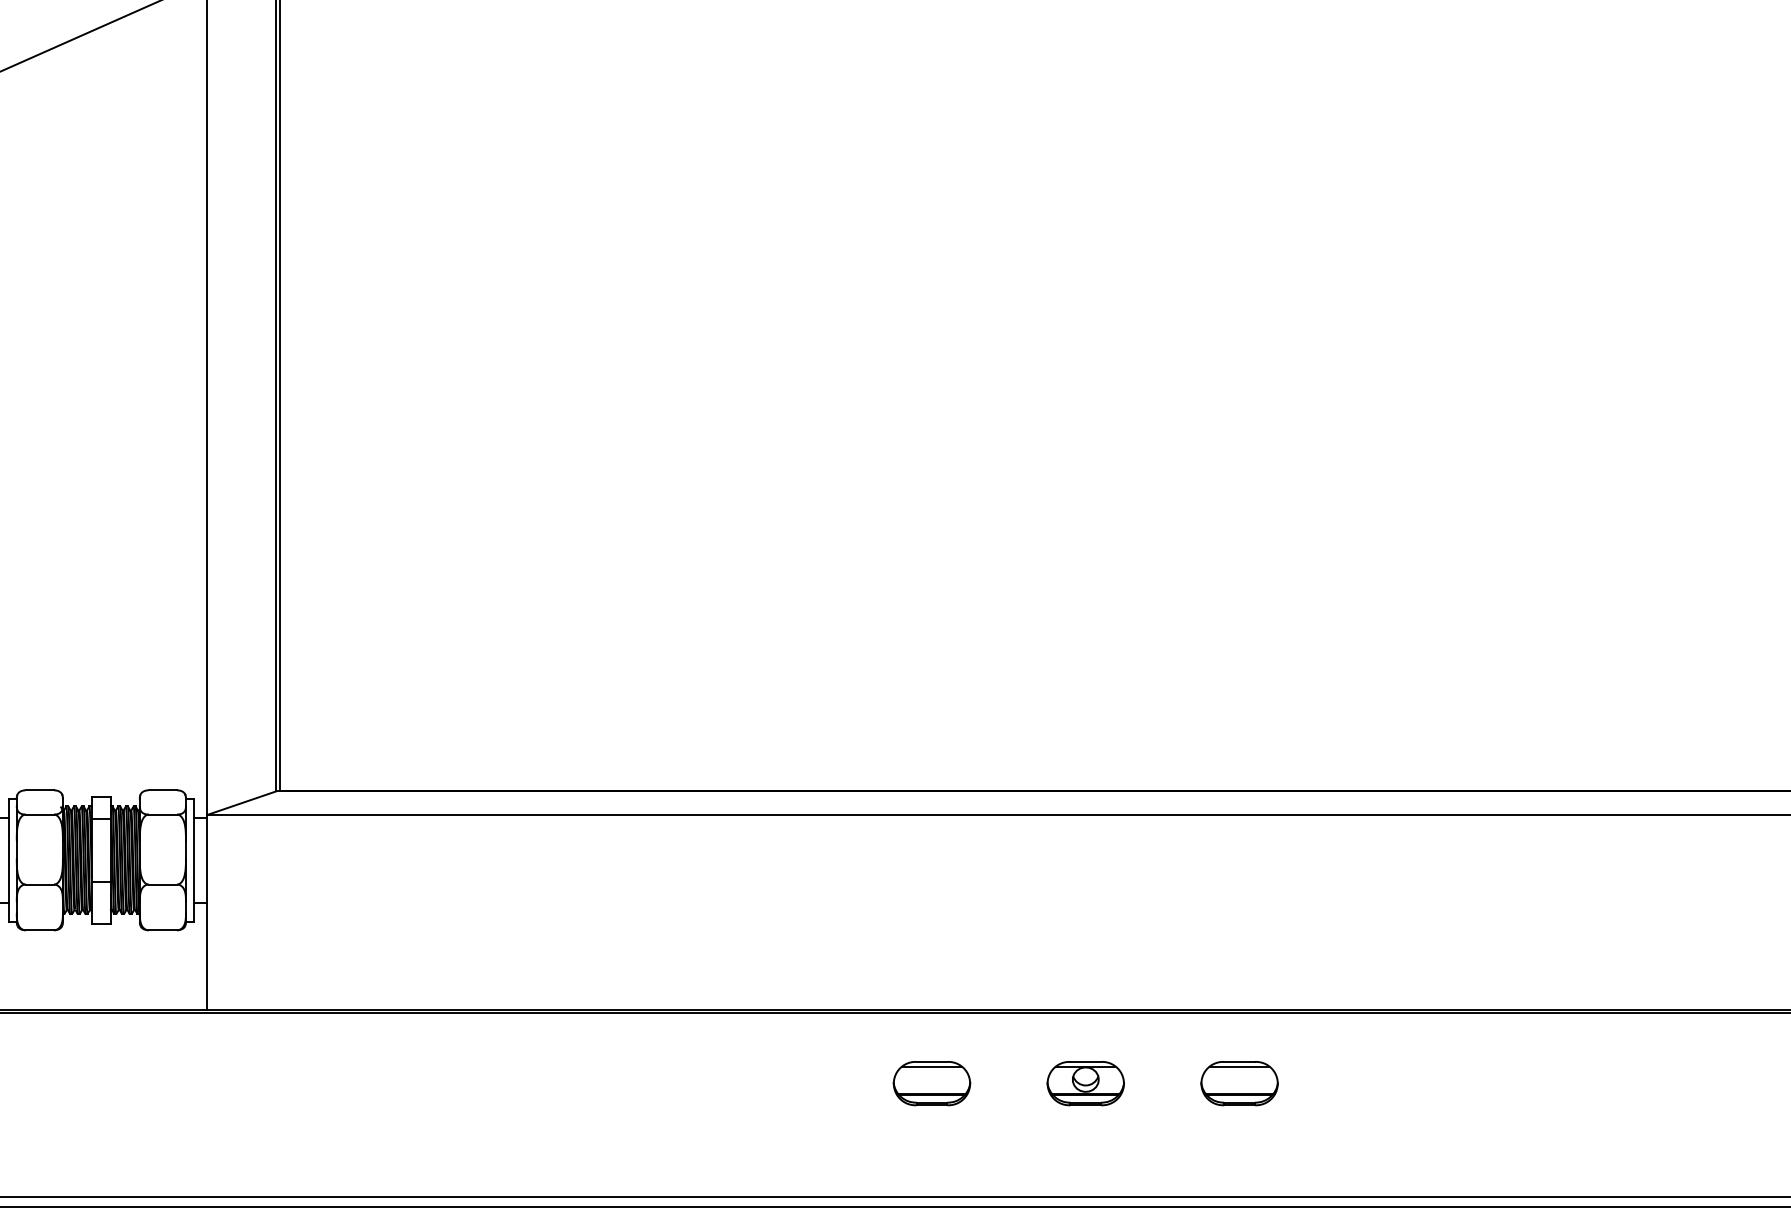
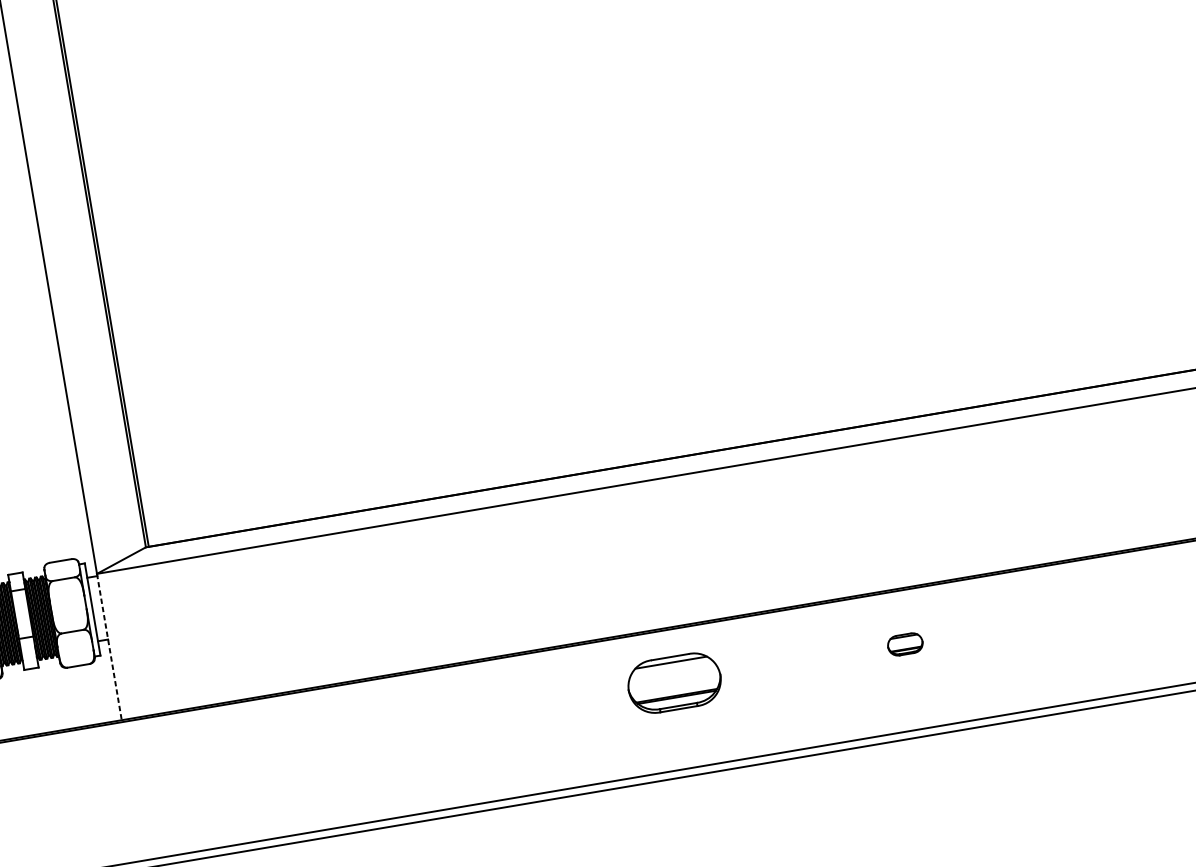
line: (207, 912) -> (109, 646), solid -> dashed
part: (931, 1083) -> (674, 683), size x1.6
part: (1085, 1083) -> (789, 663), removed
part: (1239, 1083) -> (905, 644), size x0.6

